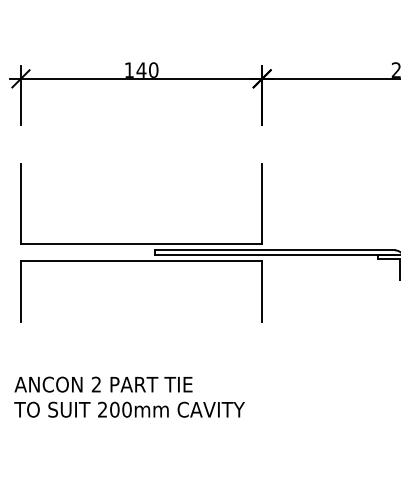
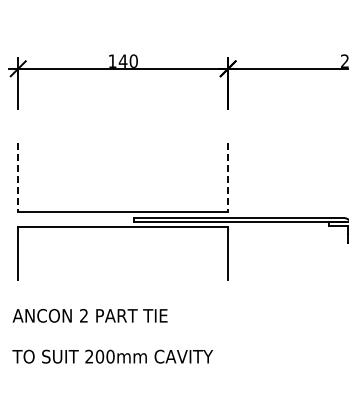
line: (21, 203) -> (18, 177), solid -> dashed
line: (262, 203) -> (228, 177), solid -> dashed
text: (102, 384) -> (89, 315), moved

